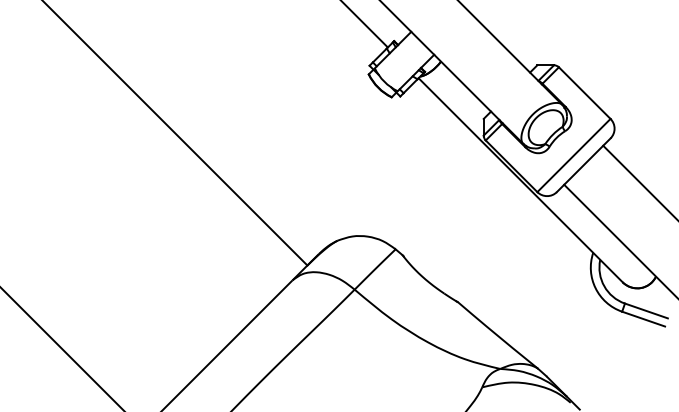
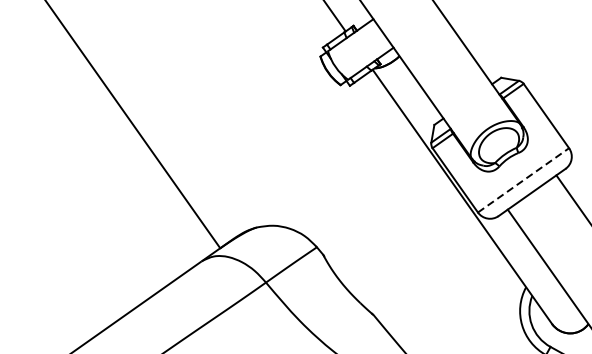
line: (573, 155) -> (523, 180), solid -> dashed

